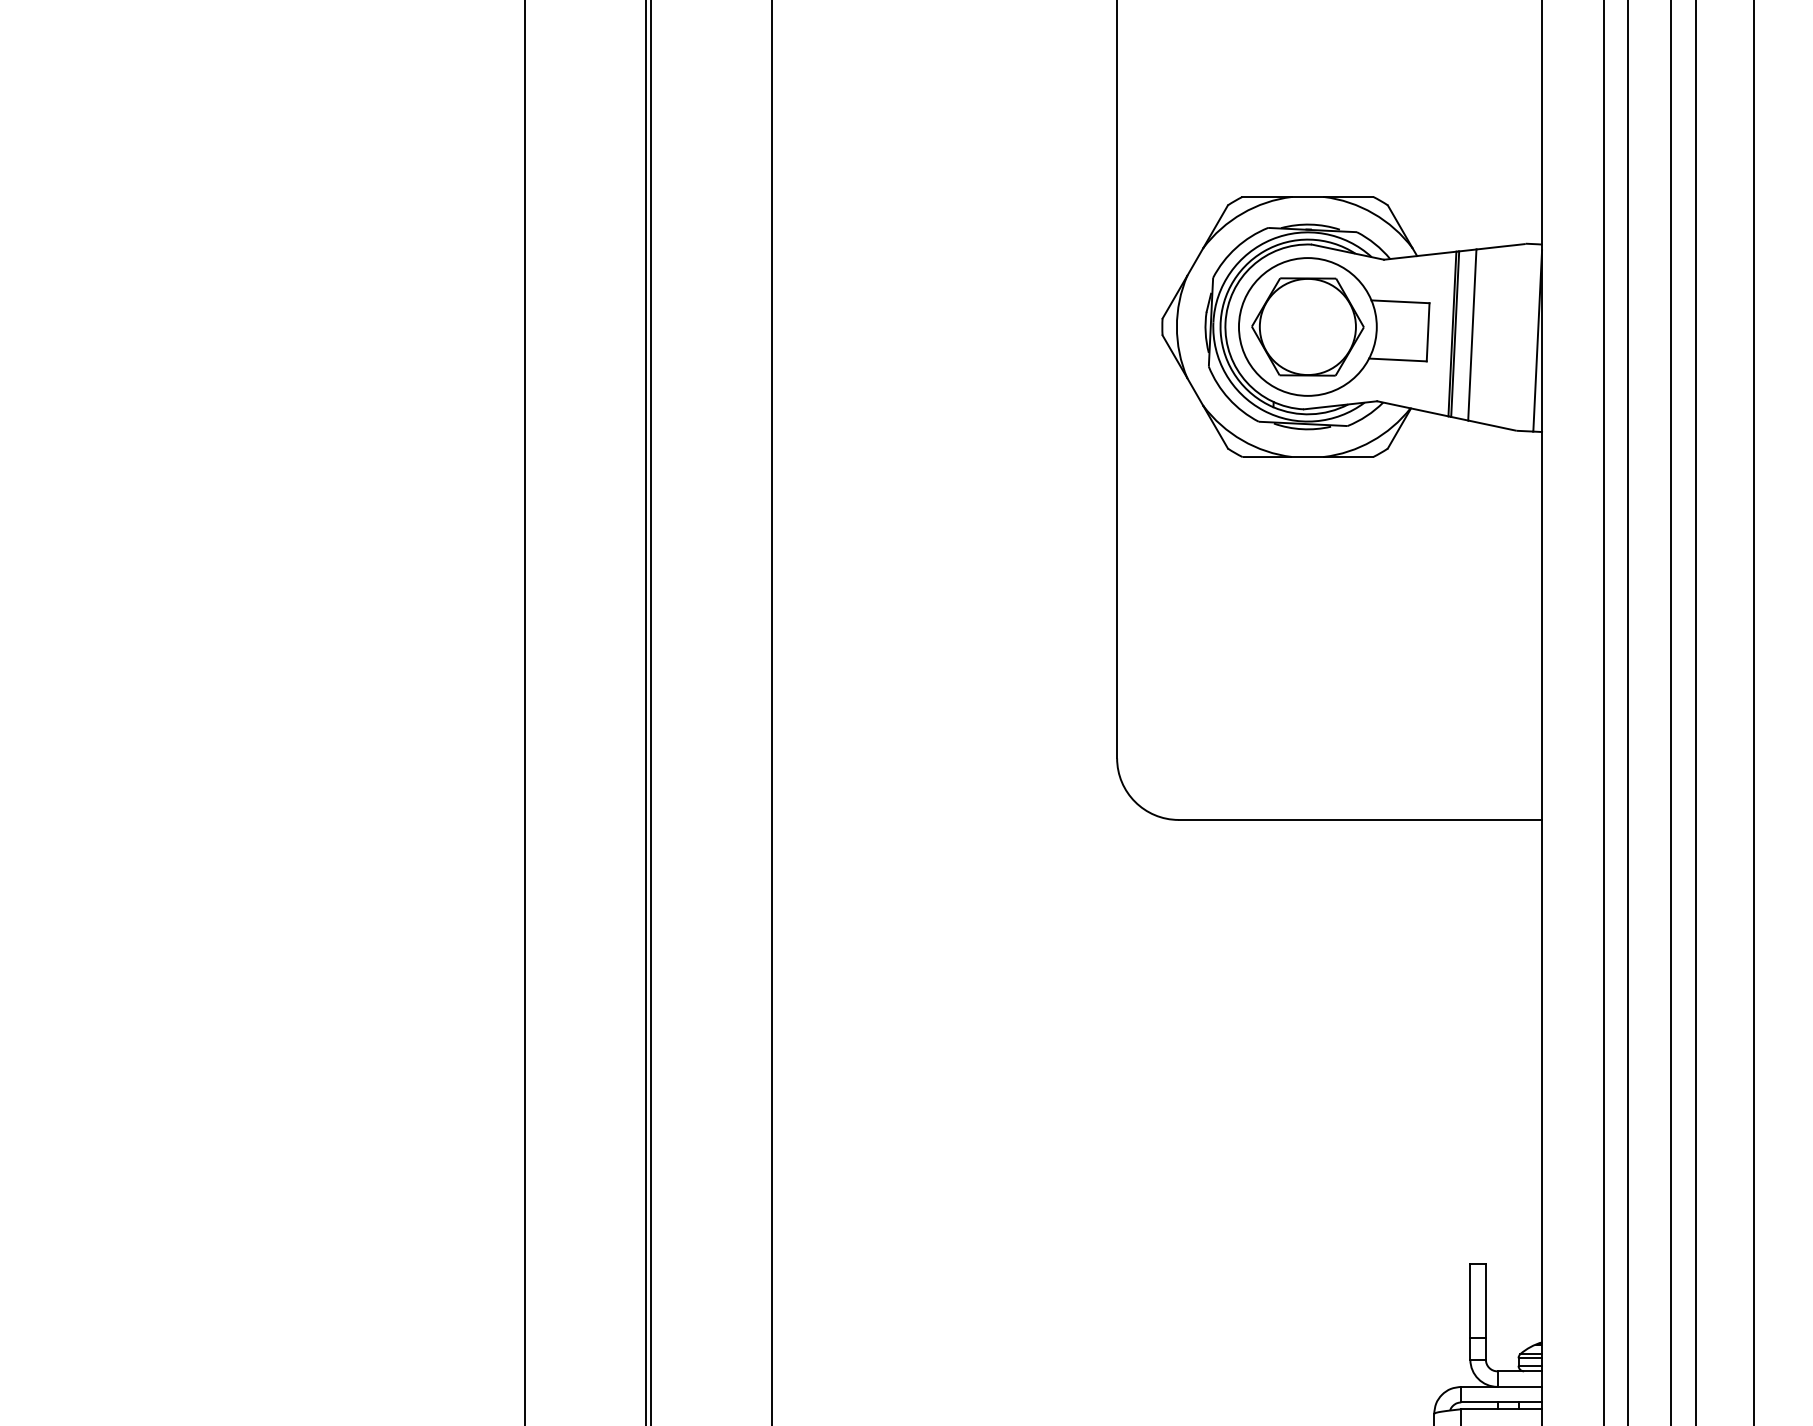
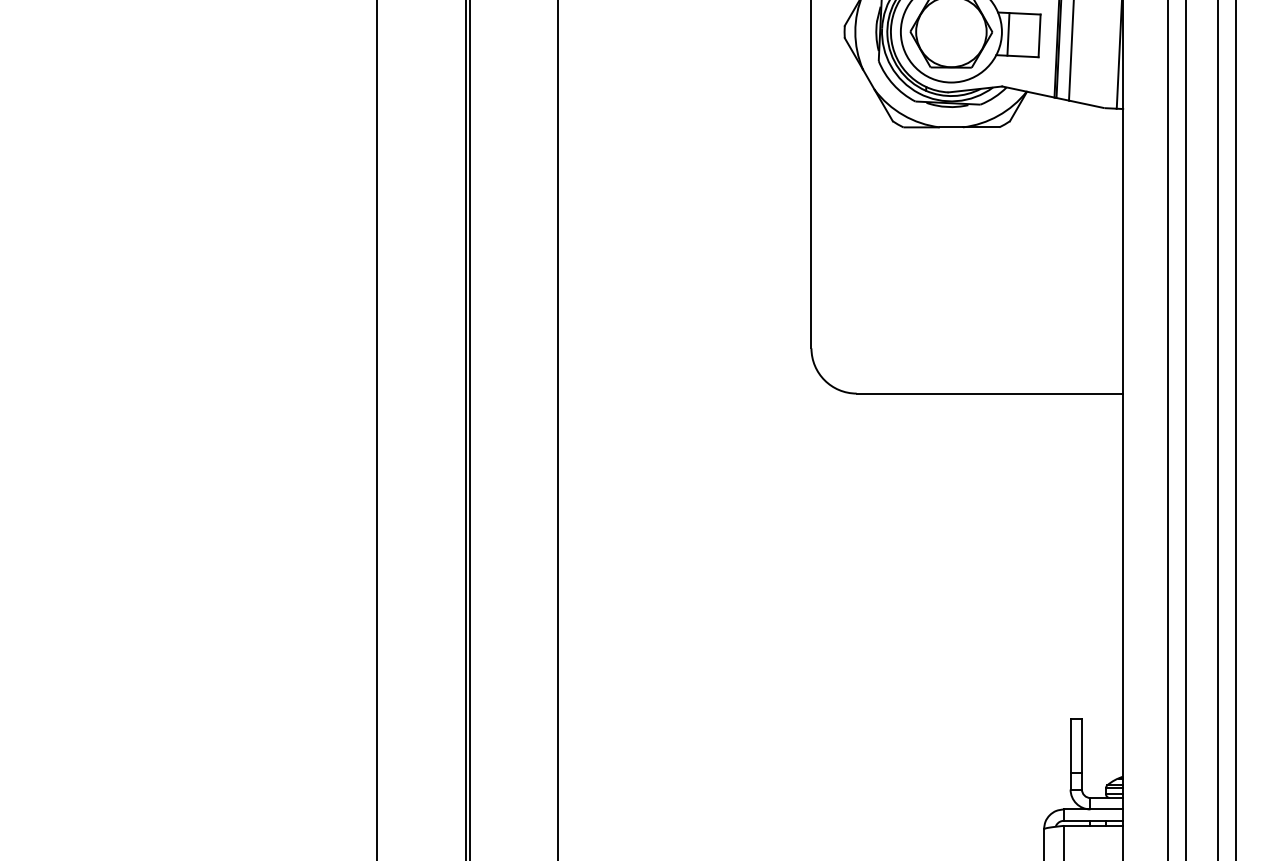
line: (1385, 330) -> (1008, 34), added

